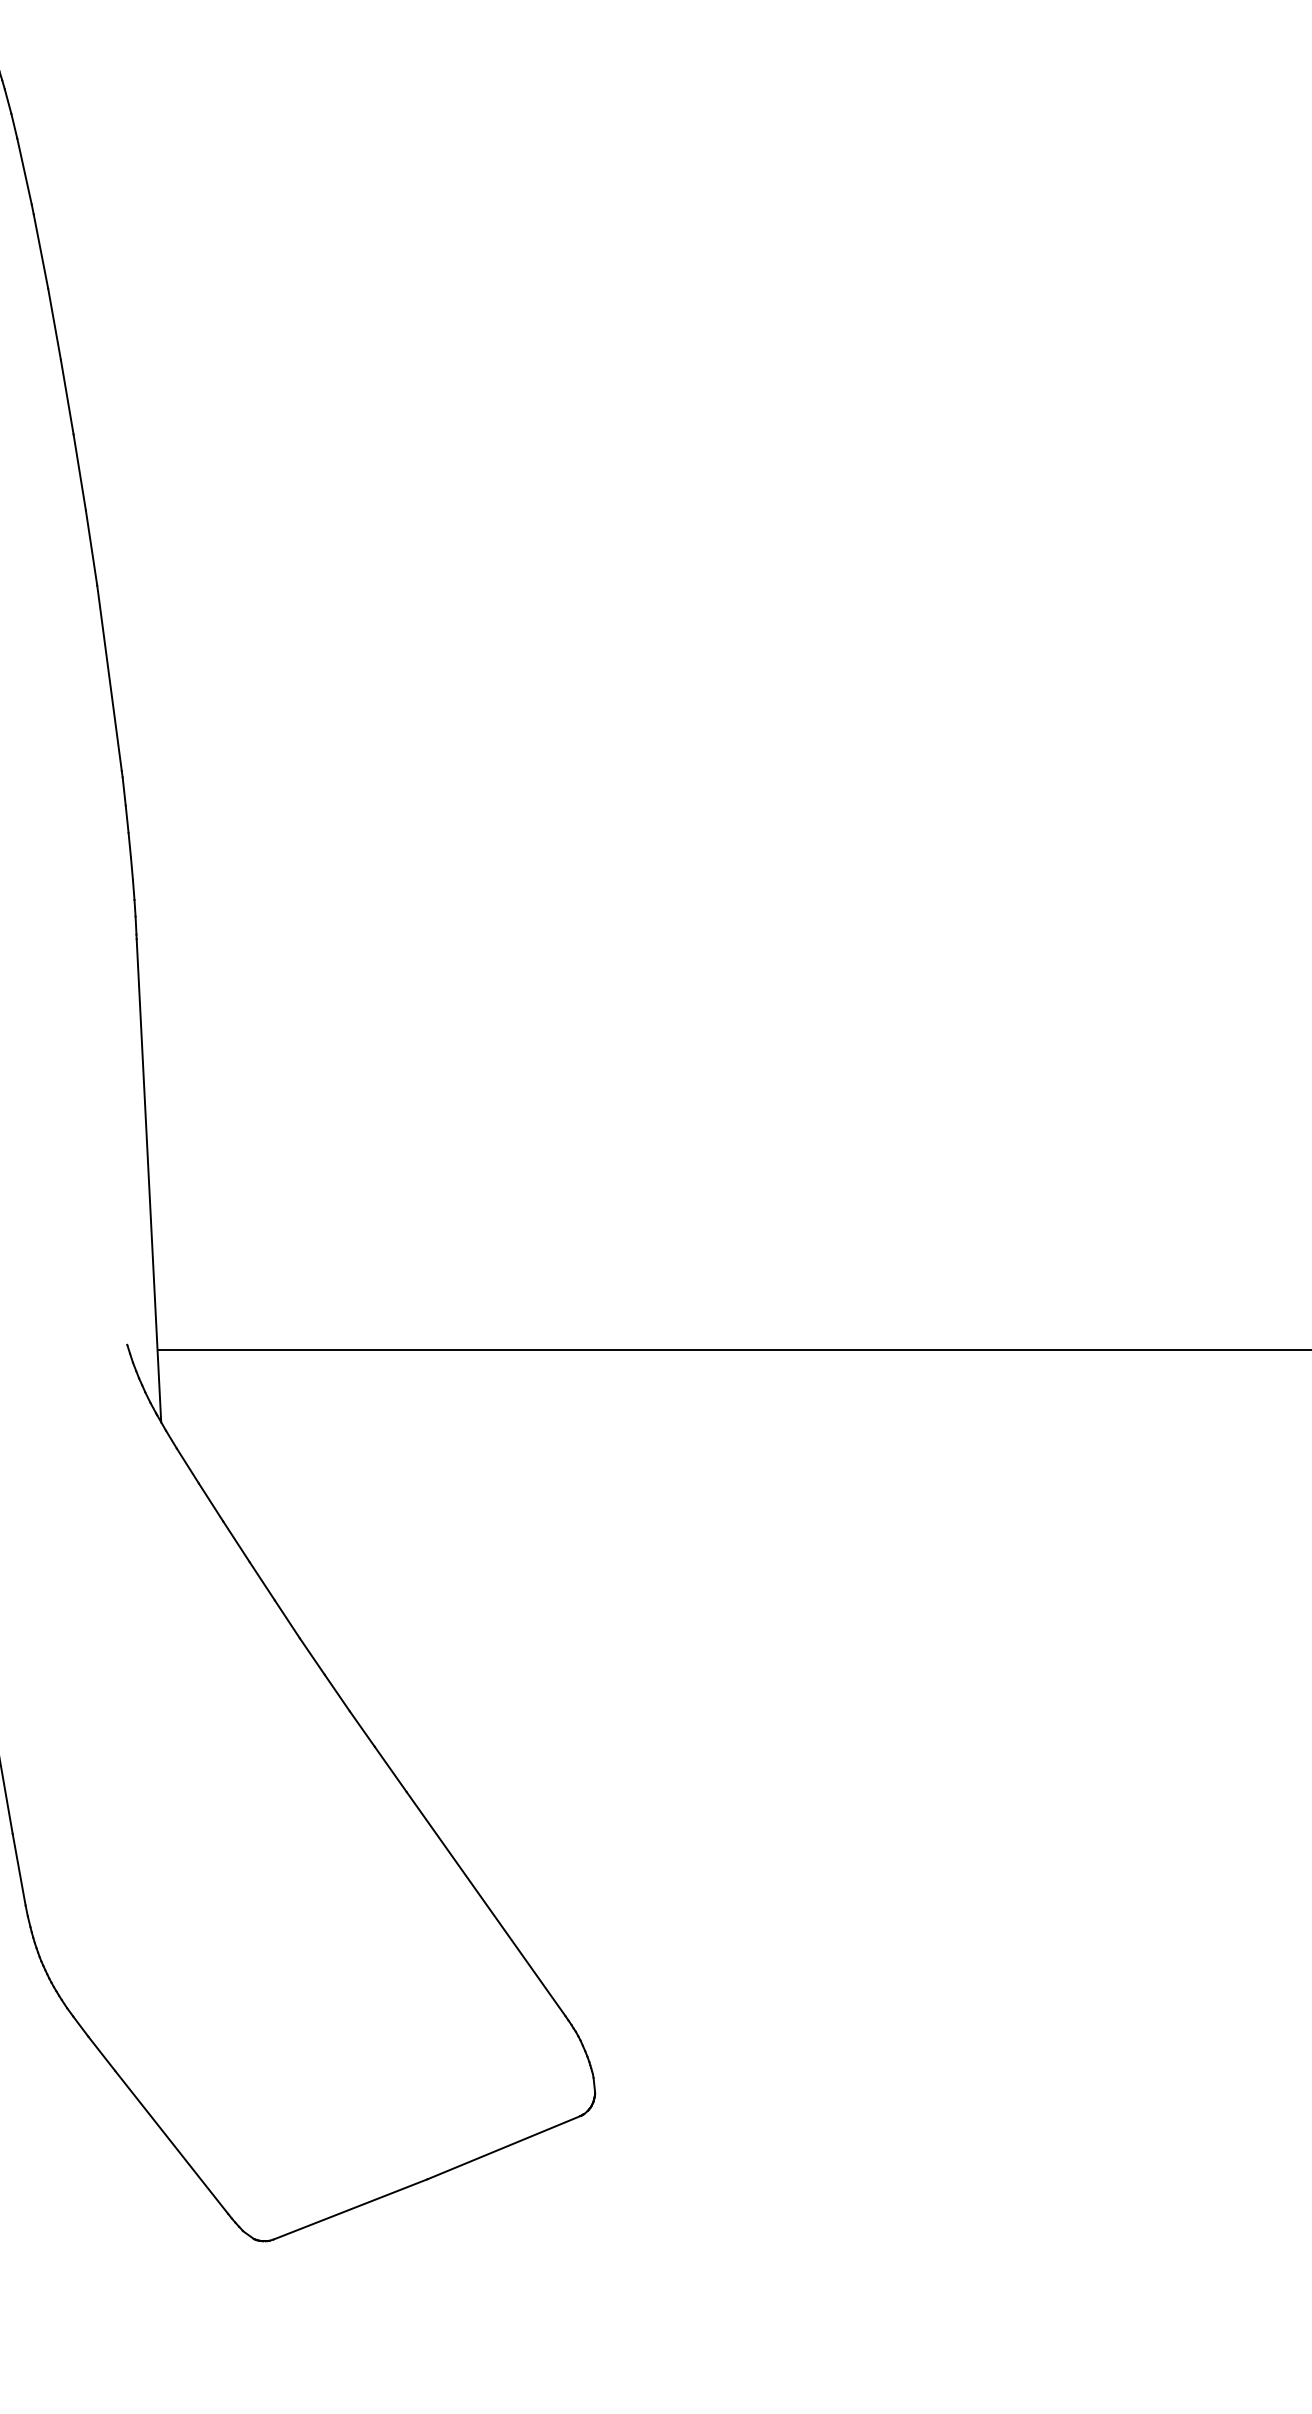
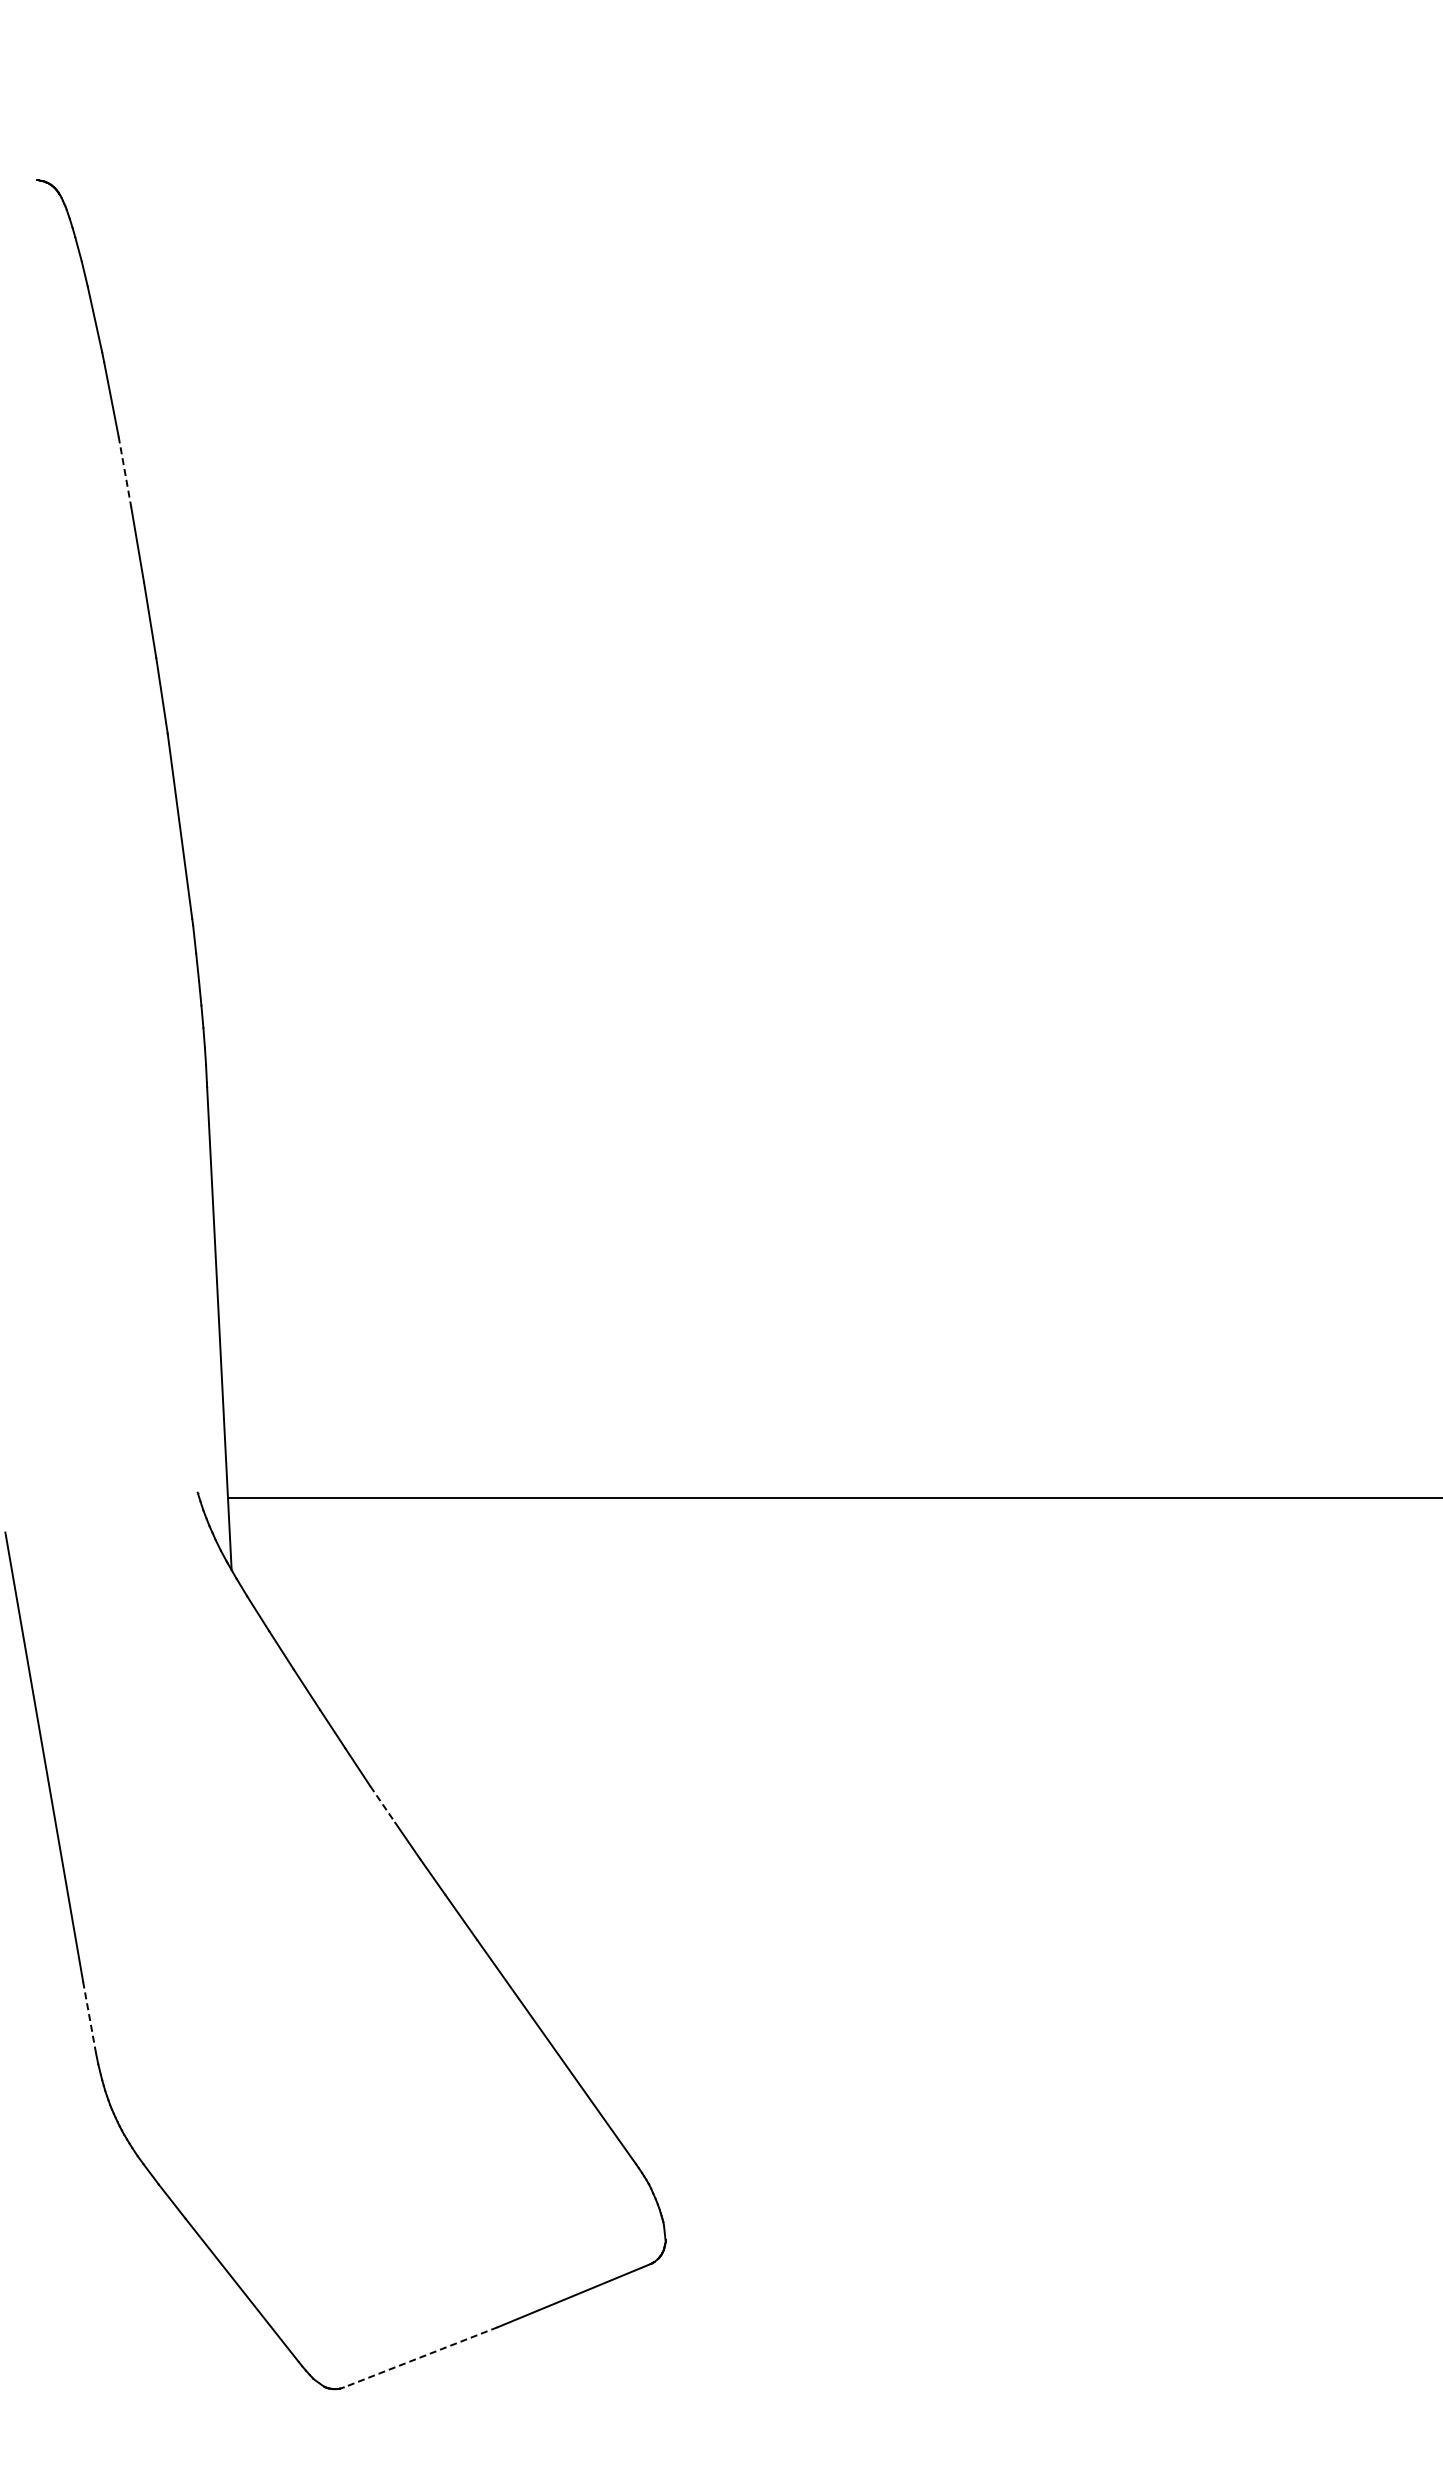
line: (55, 324) -> (125, 472), solid -> dashed
line: (313, 1656) -> (383, 1804), solid -> dashed
line: (19, 1869) -> (89, 2017), solid -> dashed
line: (350, 2209) -> (420, 2357), solid -> dashed

